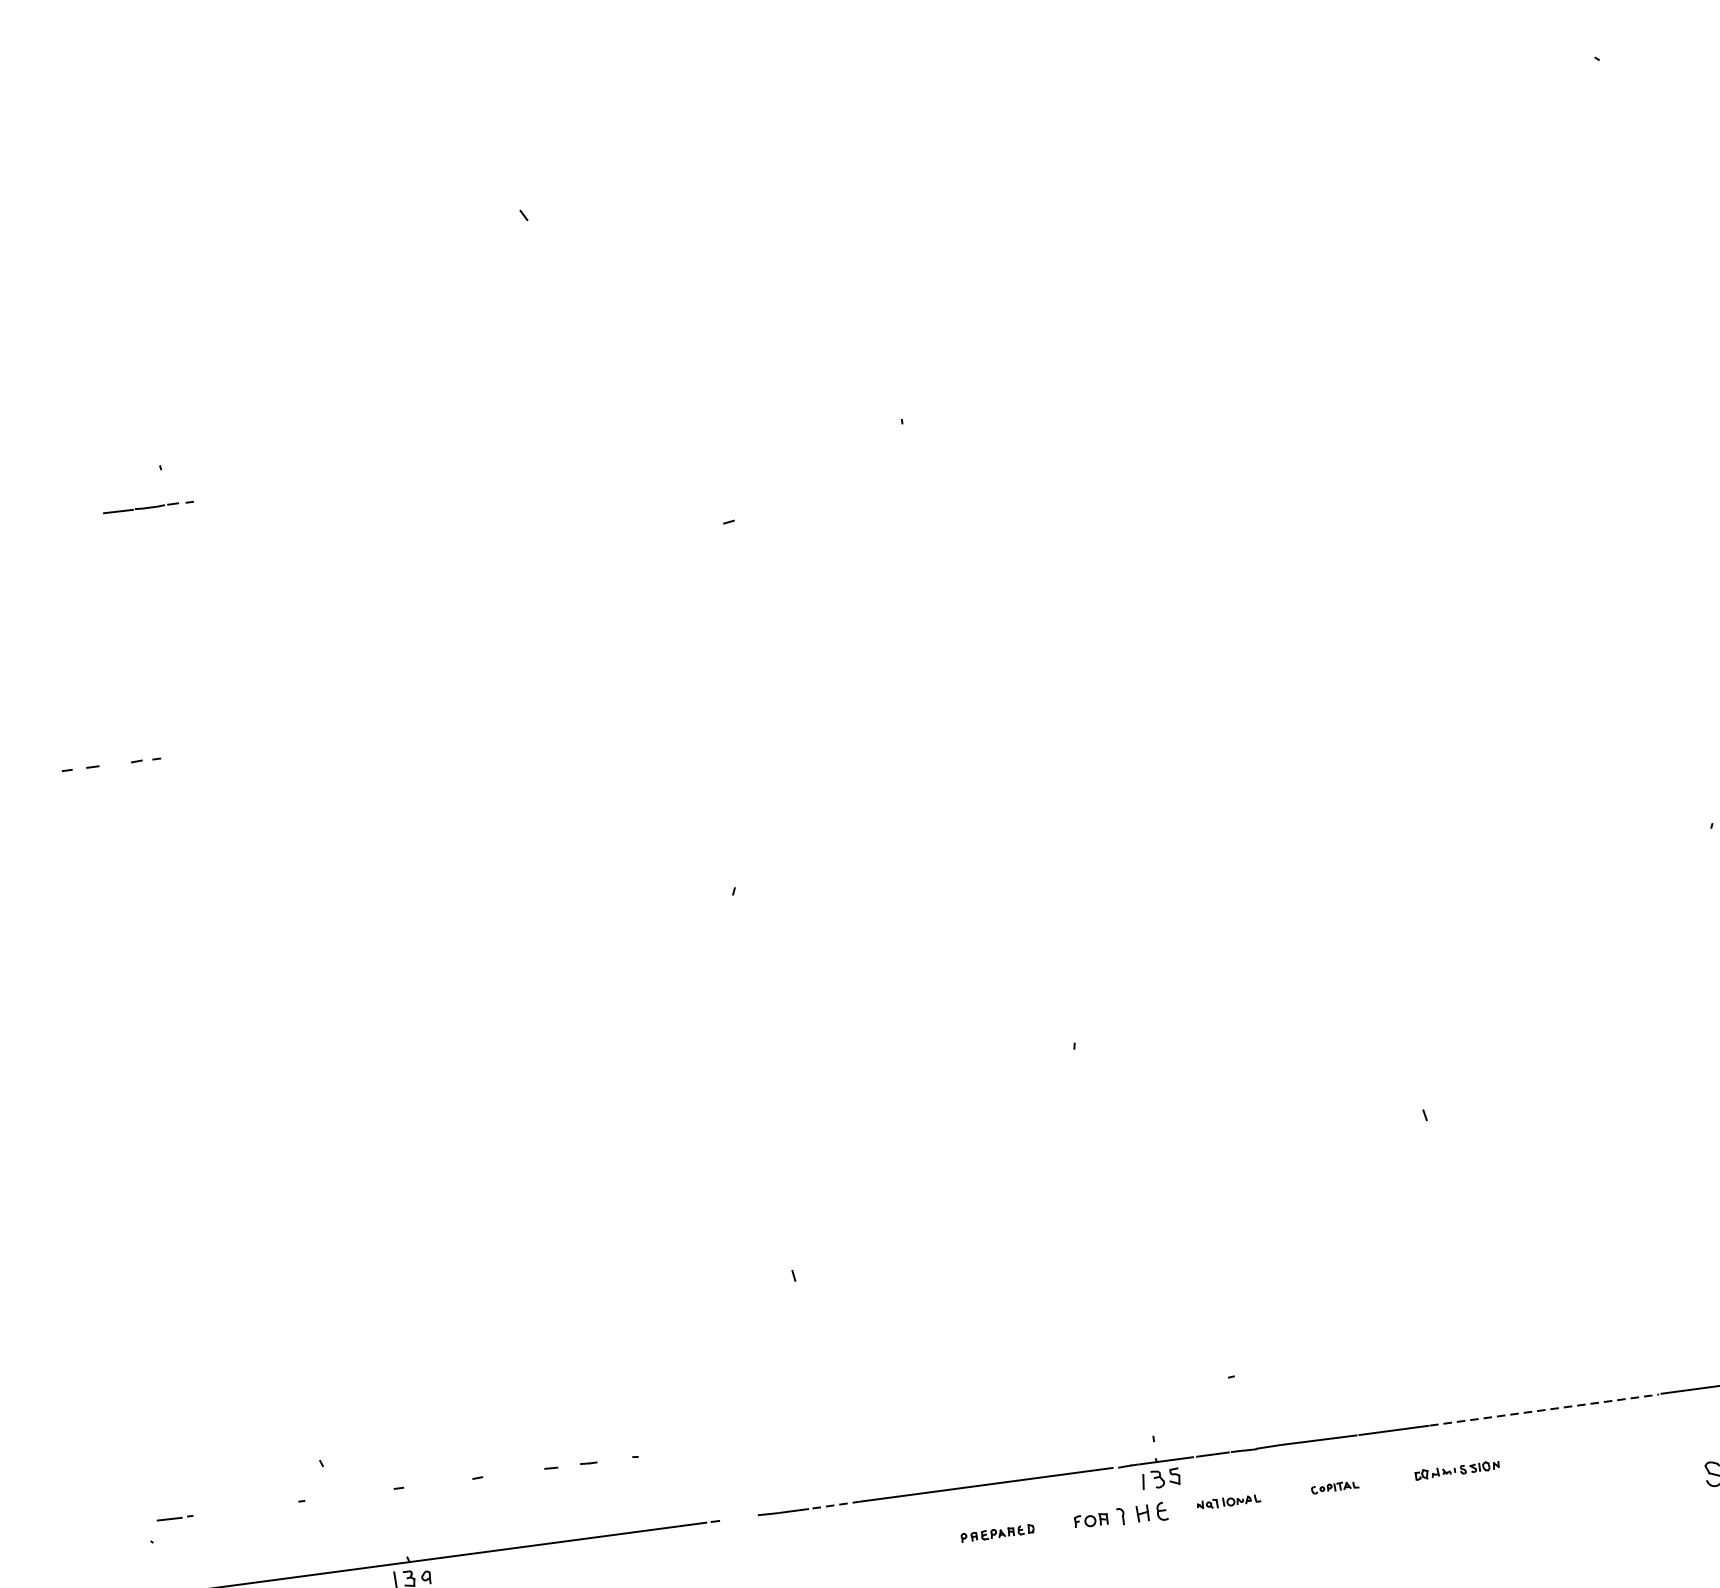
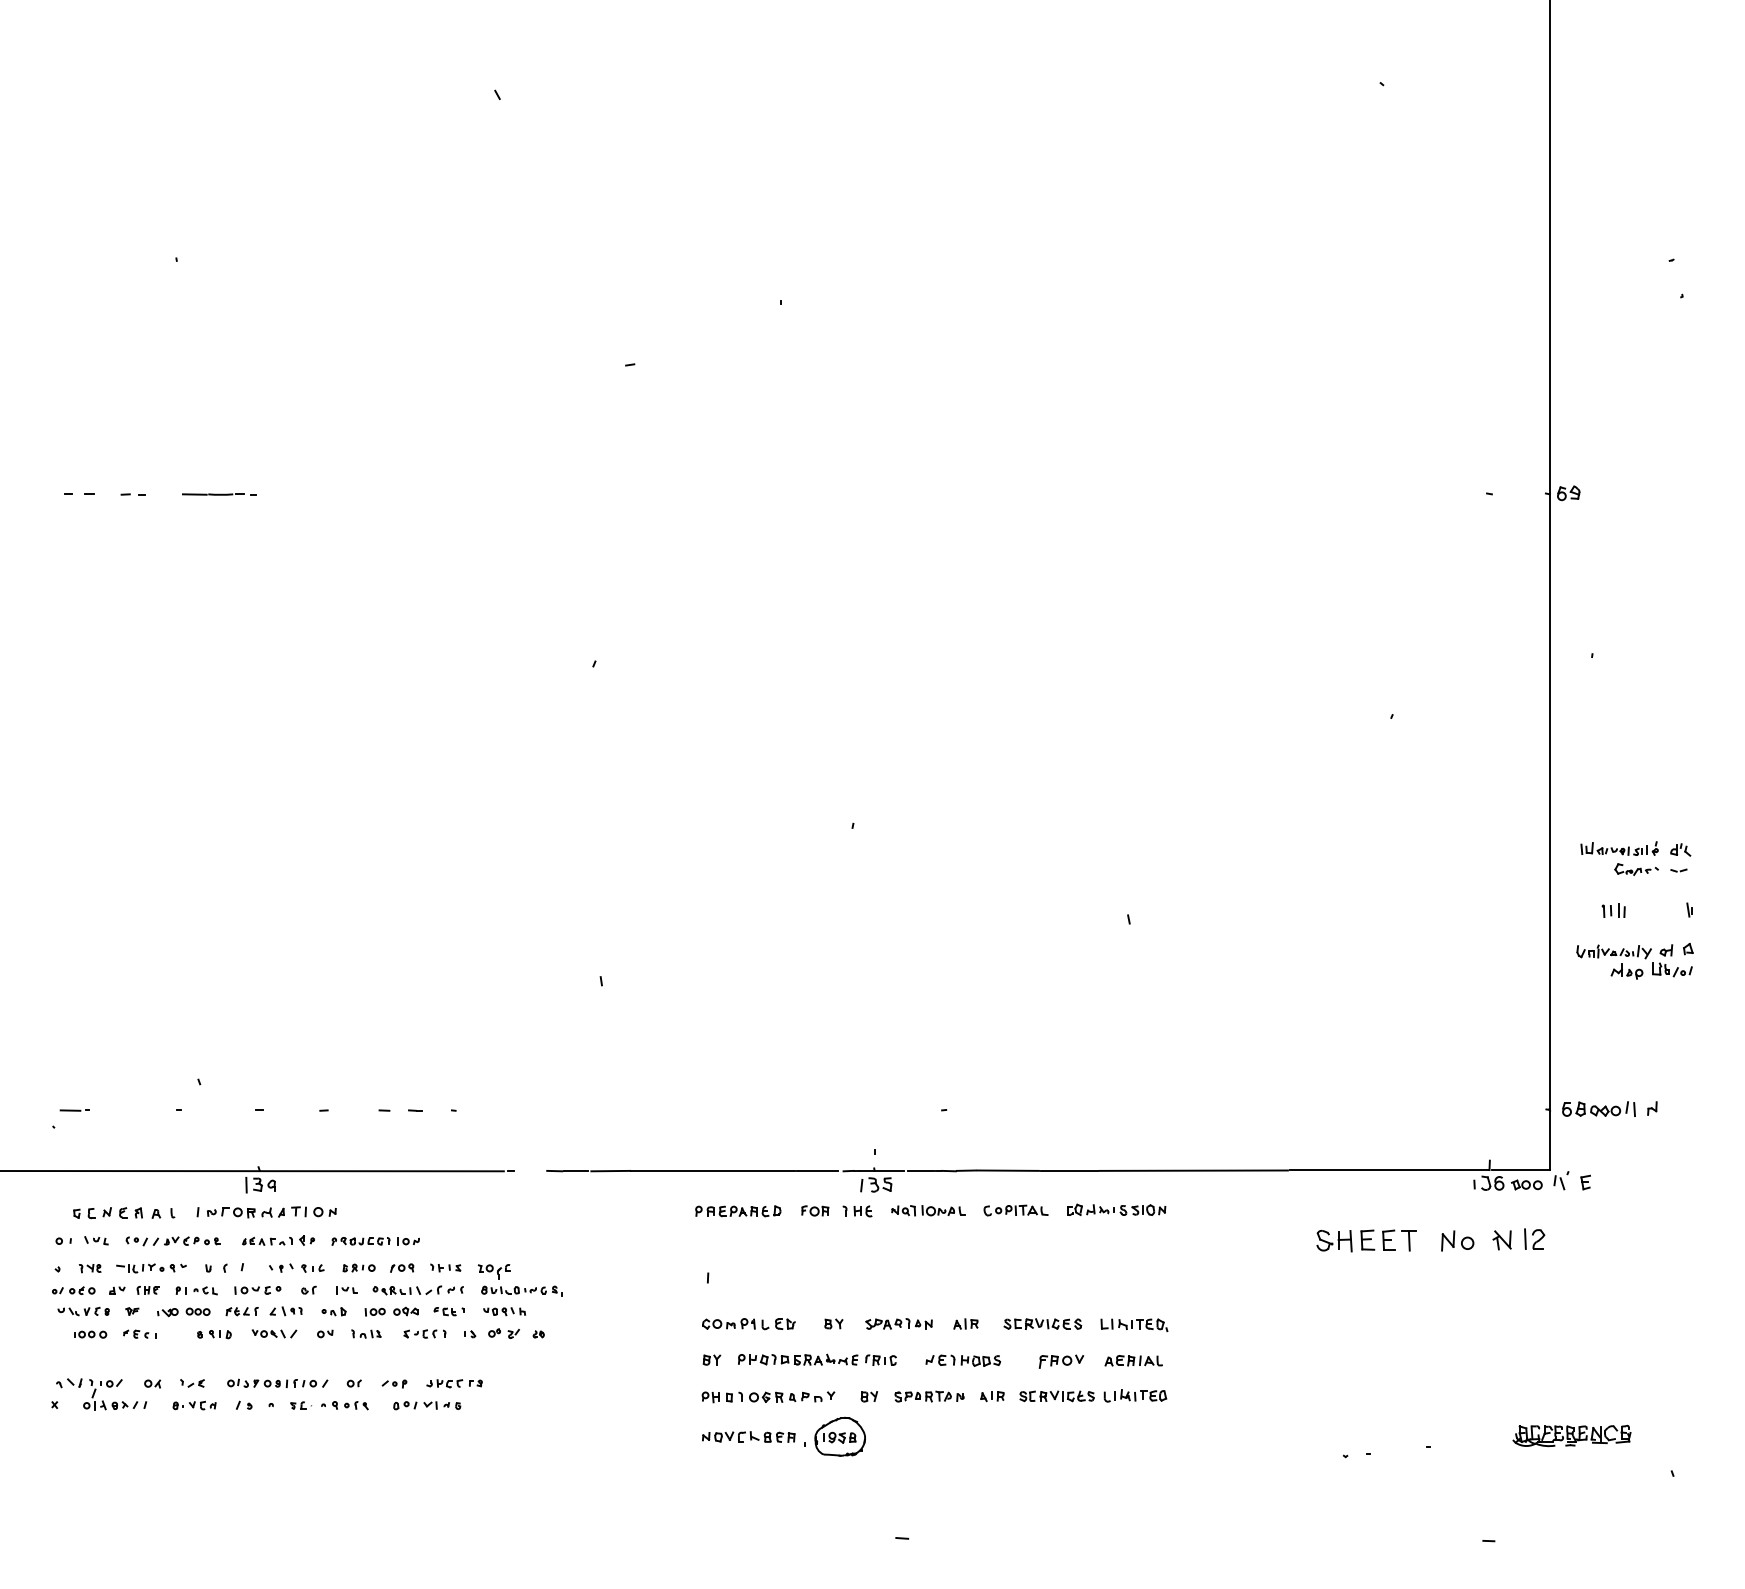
line: (148, 507) -> (219, 494), moved
line: (1545, 1409) -> (1194, 1170), dashed -> solid
part: (1457, 1469) -> (1116, 1209), size x1.43
part: (1334, 1487) -> (1015, 1210), size x1.67
part: (1228, 1501) -> (928, 1210), size x1.43
line: (837, 1505) -> (611, 1171), dashed -> solid
part: (1142, 1514) -> (857, 1211), size x0.71
part: (997, 1533) -> (738, 1211), size x1.43

